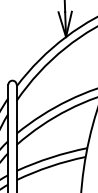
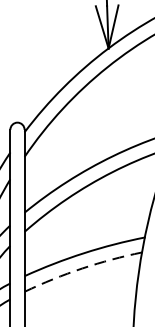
arc: (50, 166) -> (82, 268), solid -> dashed

